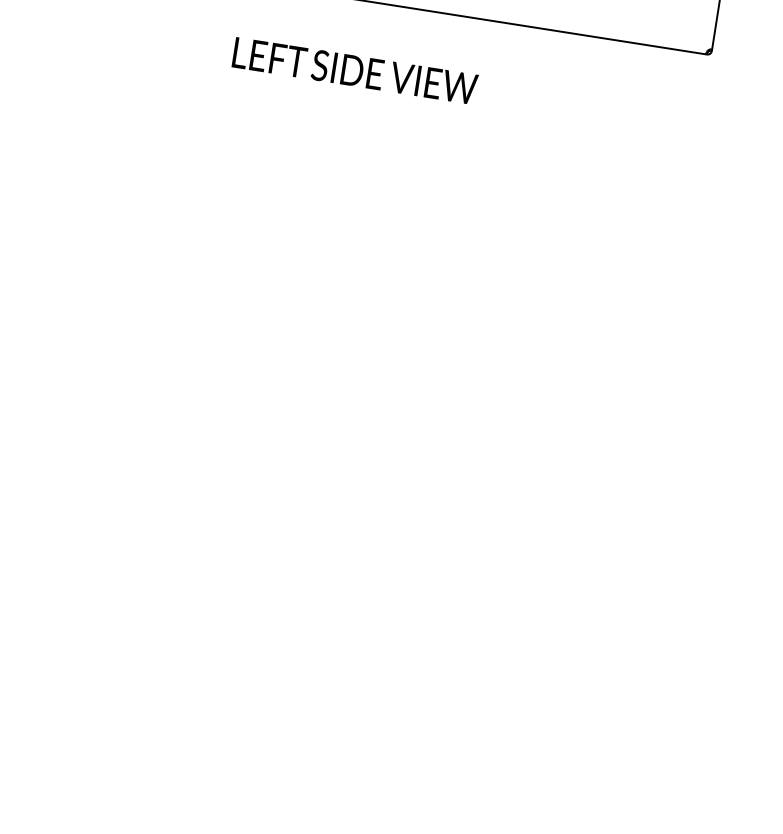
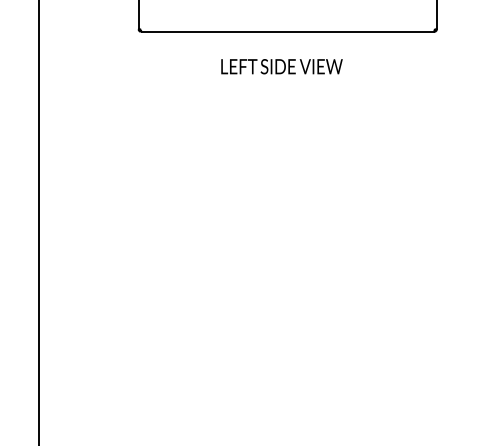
text: (354, 70) -> (281, 66), moved

